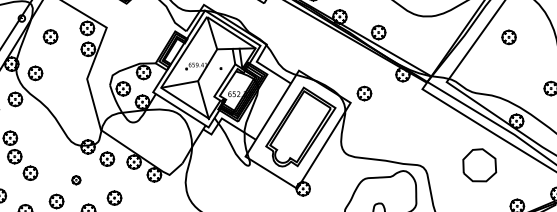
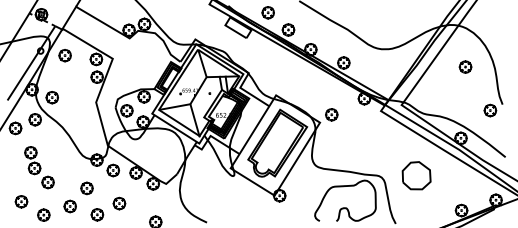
part: (49, 36) -> (64, 55), moved
part: (508, 36) -> (465, 66), moved
part: (479, 165) -> (416, 175), moved
part: (75, 180) -> (86, 188), size x1.67

